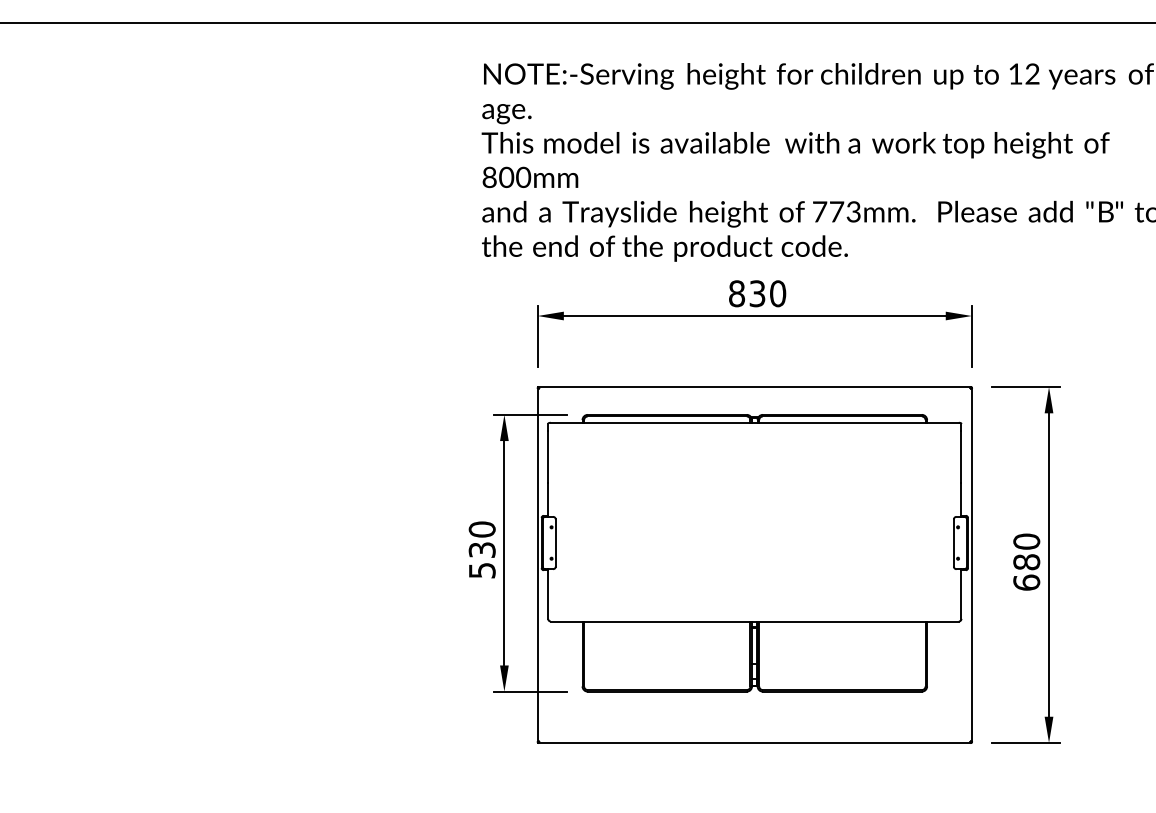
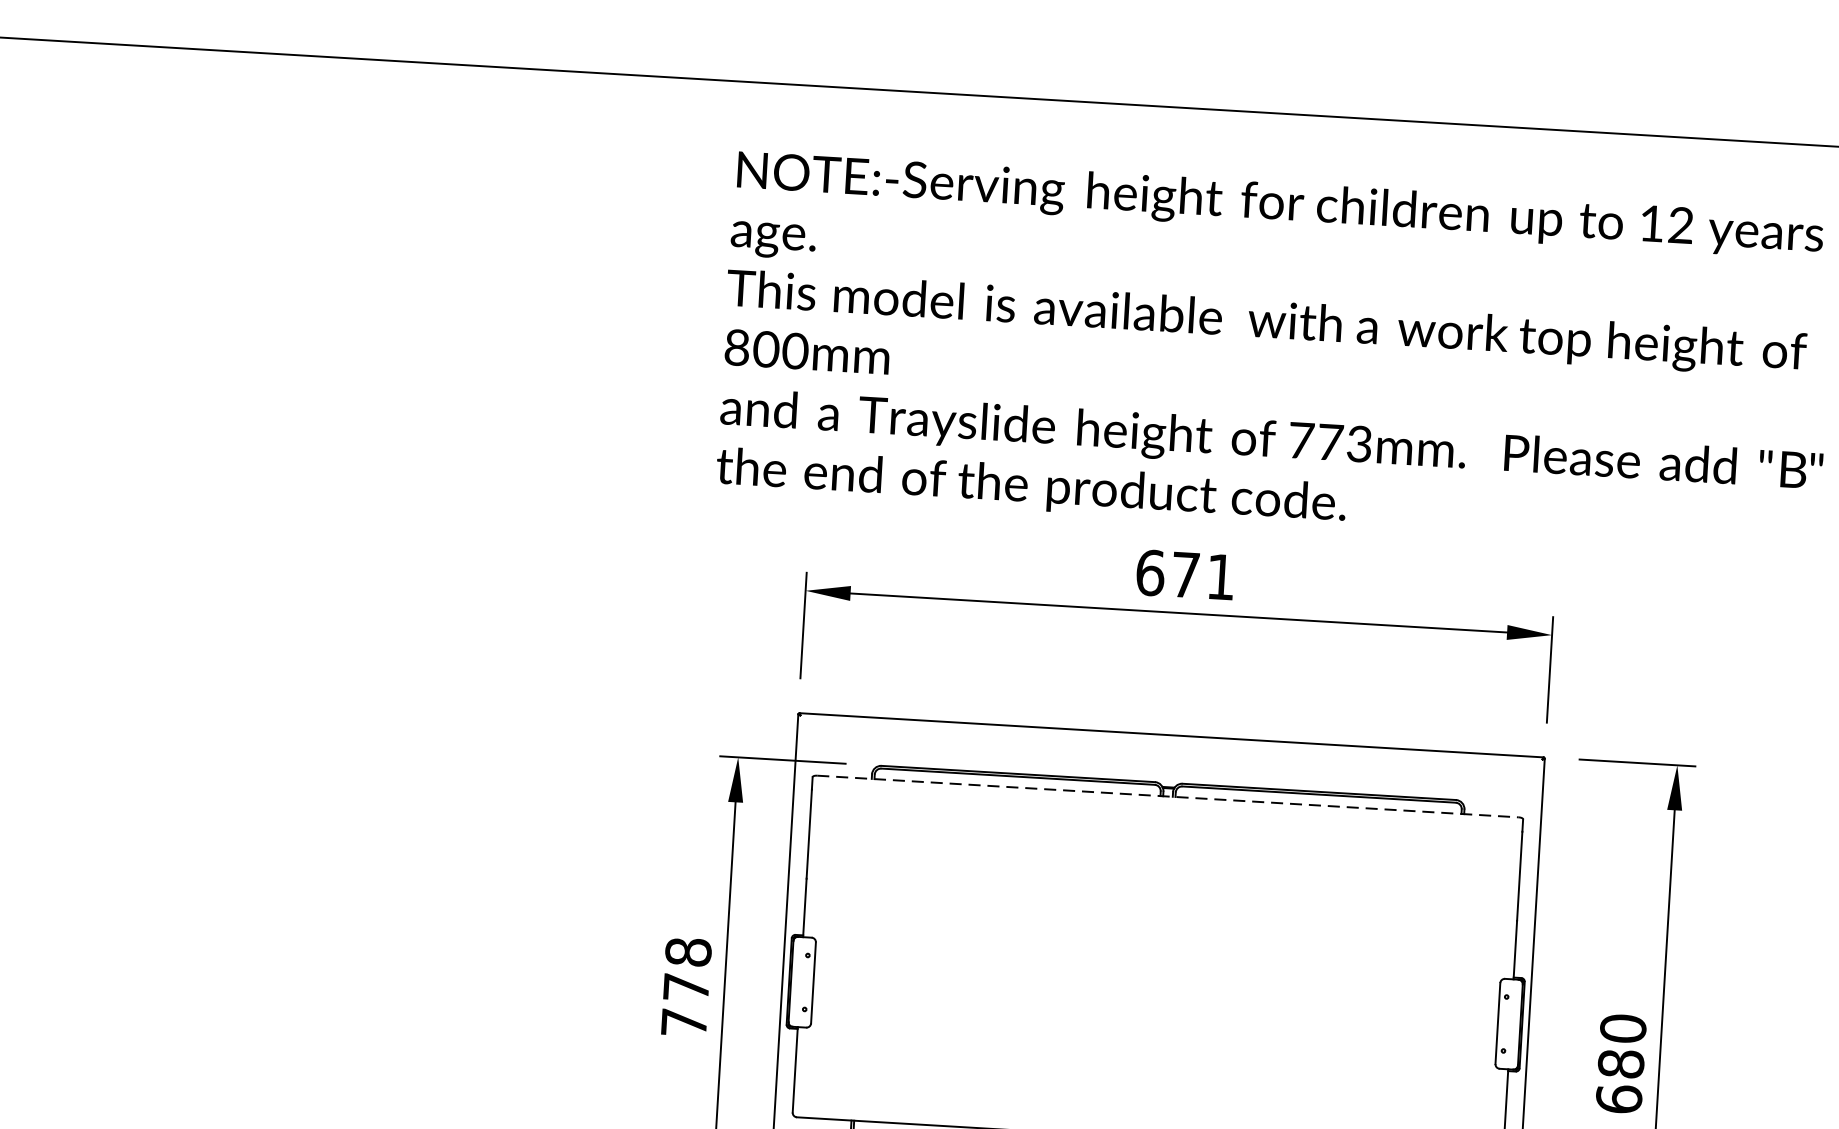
text: (757, 293) -> (1185, 574), 830 -> 671
line: (755, 422) -> (1169, 796), solid -> dashed
text: (481, 549) -> (685, 986), 530 -> 778

